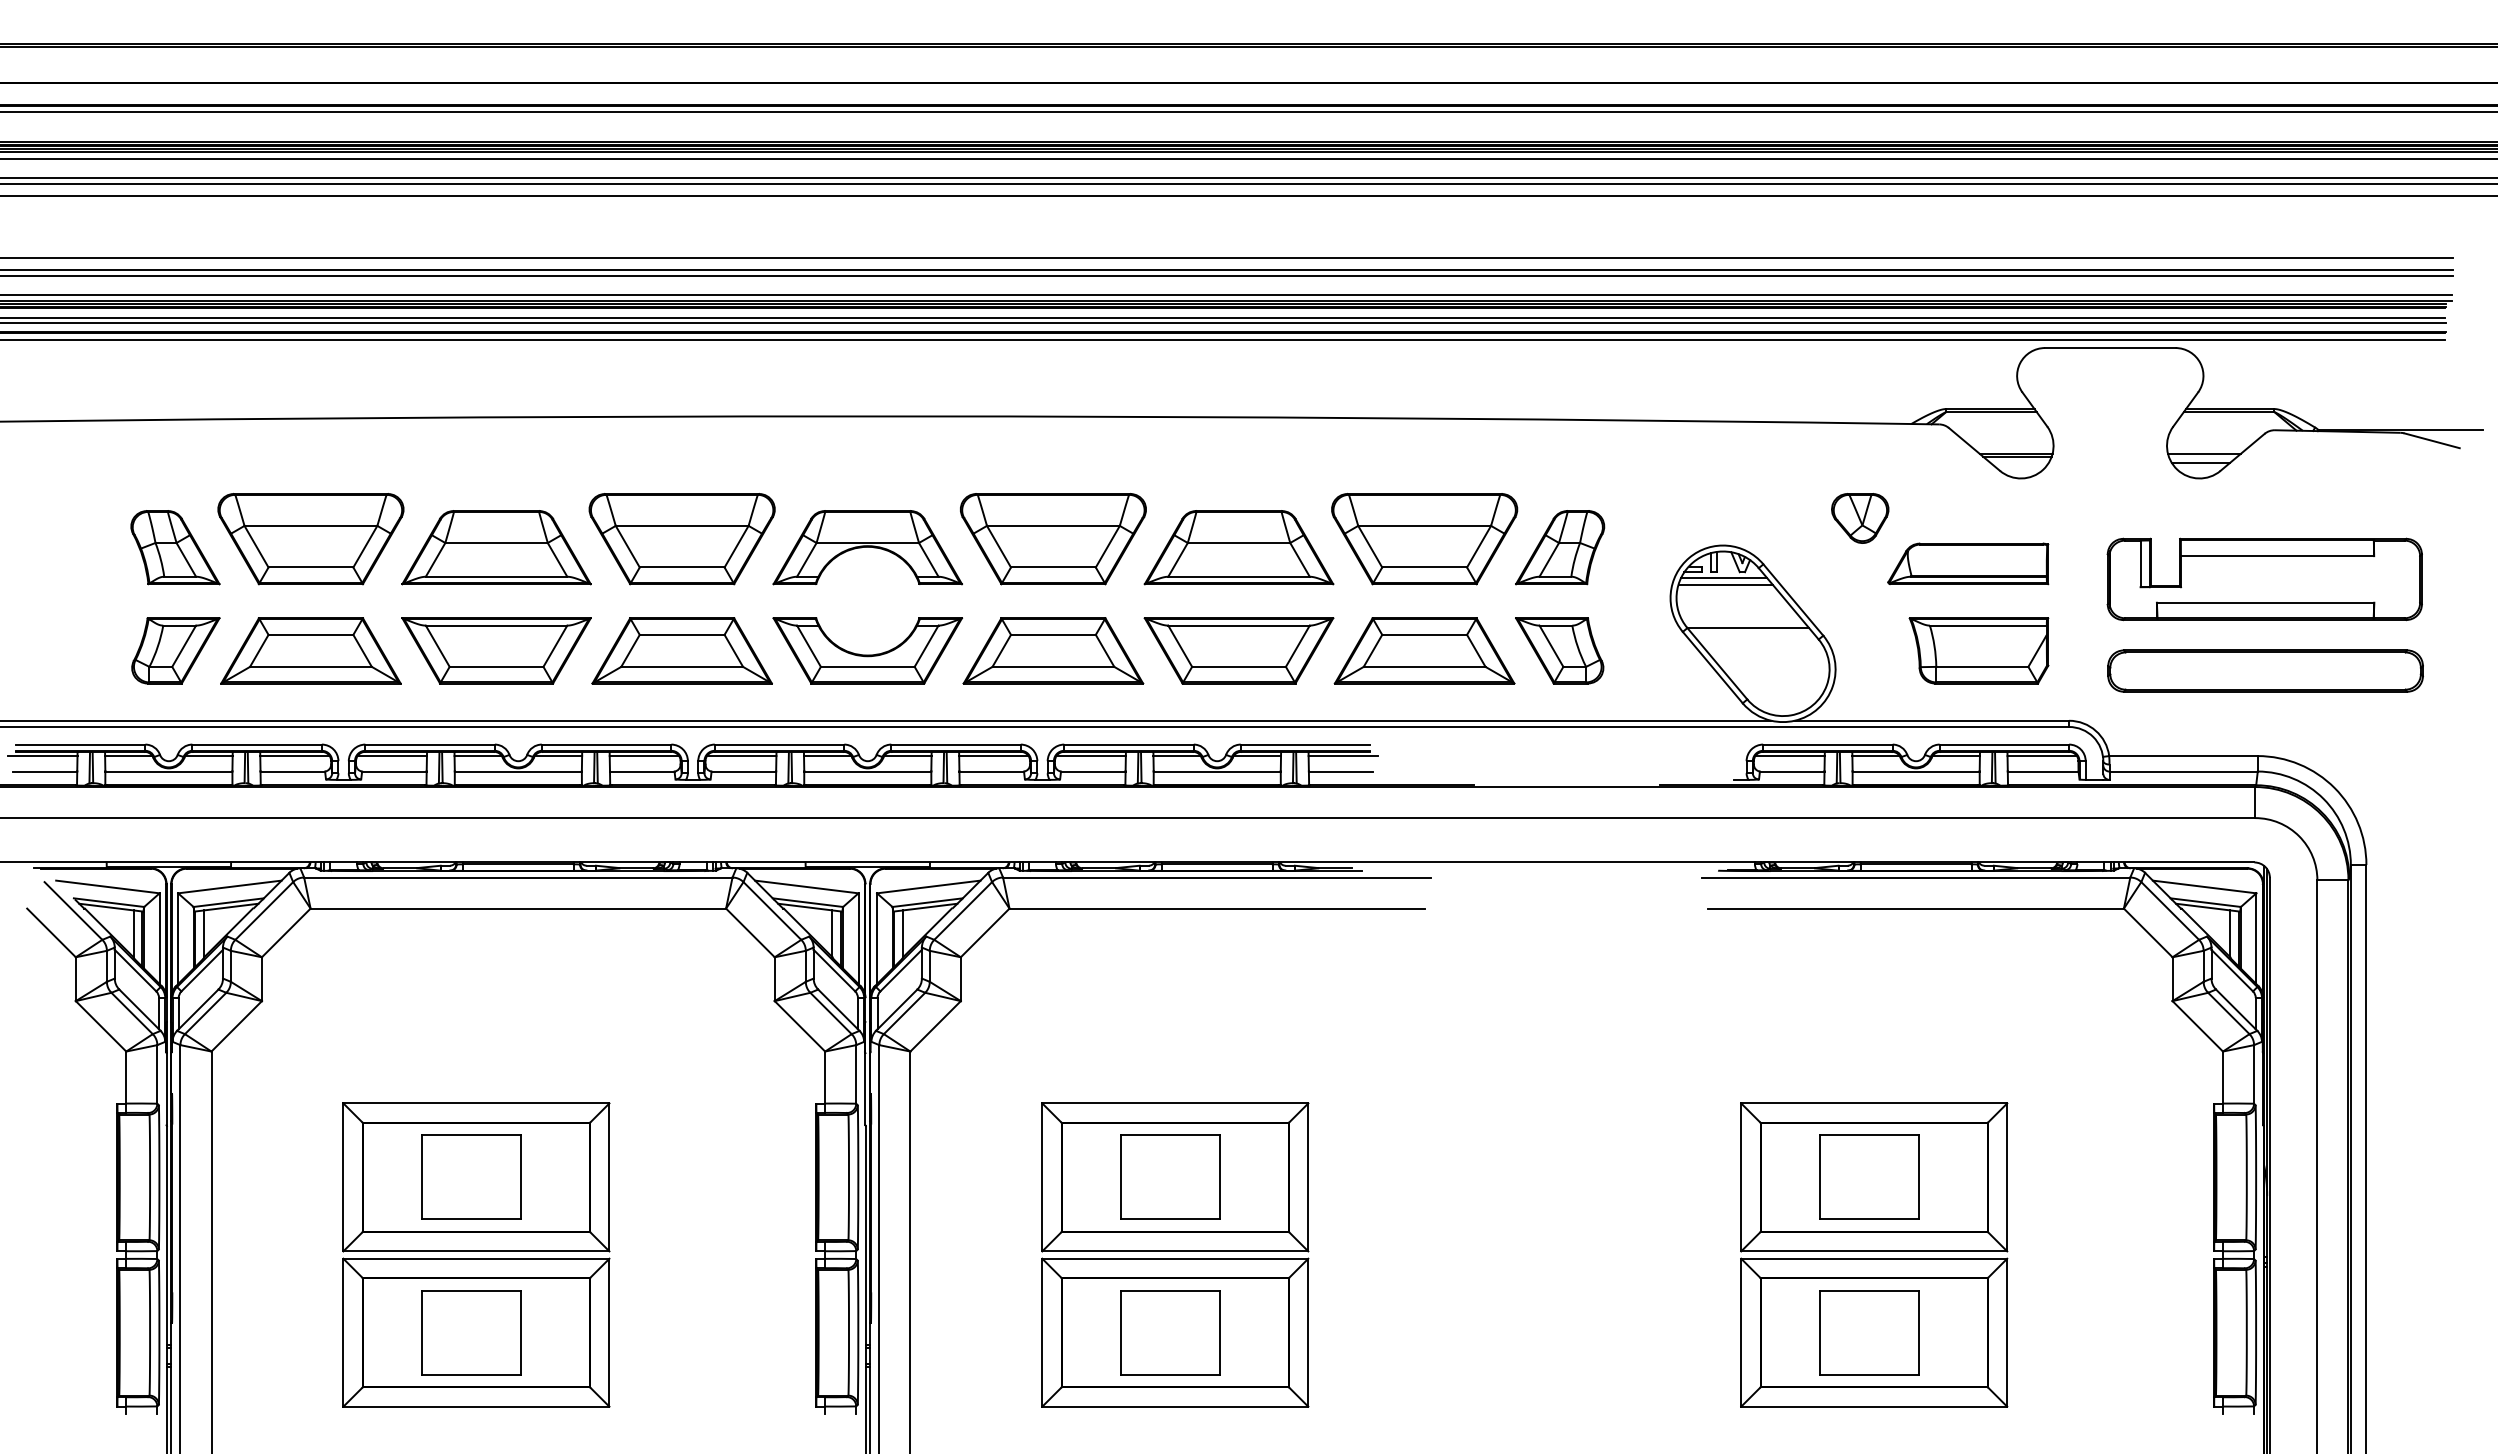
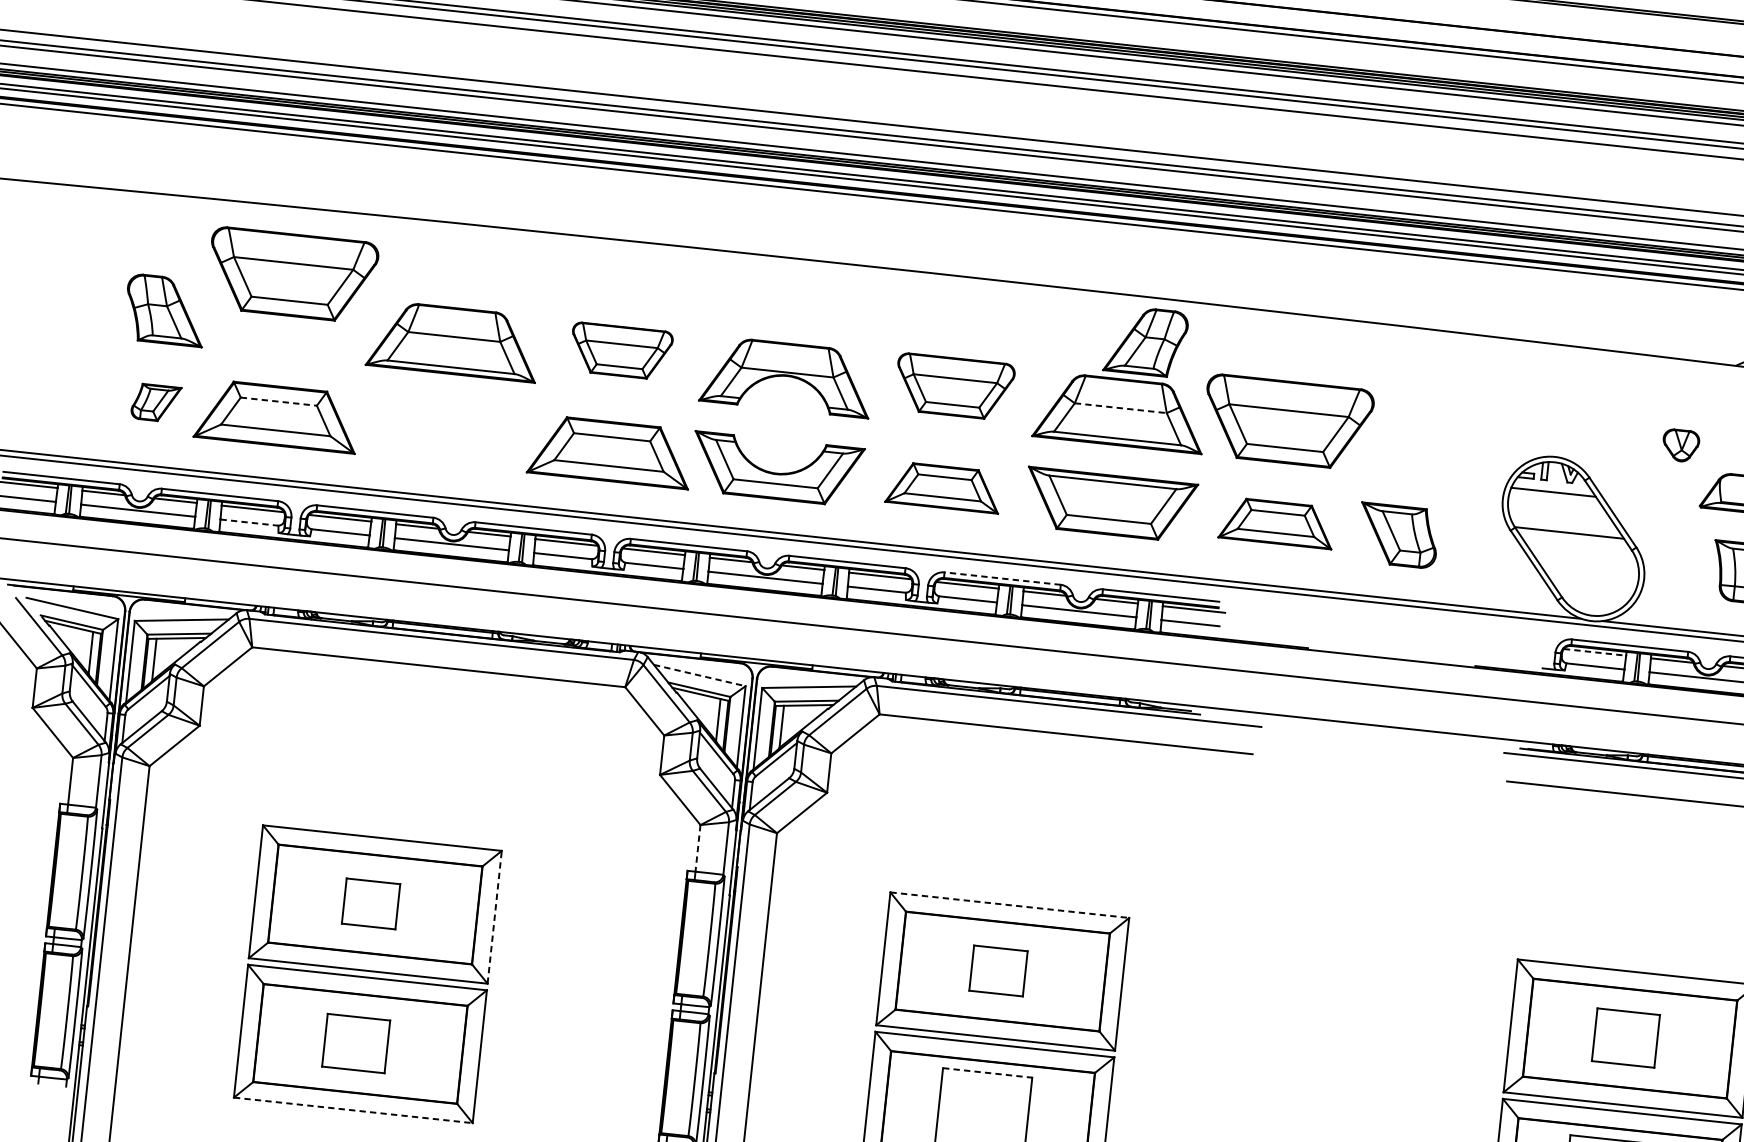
part: (1860, 518) -> (1681, 445), size x0.7
part: (310, 539) -> (291, 275), moved
part: (681, 539) -> (620, 351), size x0.6
part: (1053, 539) -> (954, 387), size x0.7
line: (1239, 542) -> (1121, 407), solid -> dashed
part: (1560, 547) -> (1146, 341), moved
line: (1723, 578) -> (1552, 486), removed
line: (311, 634) -> (279, 401), solid -> dashed
part: (175, 650) -> (155, 402), size x0.6
part: (496, 650) -> (443, 433), removed
part: (1053, 650) -> (943, 486), size x0.7
part: (1424, 650) -> (1276, 522), size x0.7
line: (1129, 744) -> (1003, 578), solid -> dashed
line: (1790, 756) -> (1595, 652), solid -> dashed
line: (293, 771) -> (250, 522), solid -> dashed
line: (807, 887) -> (700, 676), solid -> dashed
line: (825, 1077) -> (698, 848), solid -> dashed
line: (1175, 1103) -> (1009, 905), solid -> dashed
part: (471, 1176) -> (371, 903), size x0.6
part: (1170, 1176) -> (998, 970), size x0.6
part: (1869, 1176) -> (1625, 1037), size x0.7
line: (609, 1177) -> (494, 917), solid -> dashed
line: (1170, 1290) -> (987, 1072), solid -> dashed
part: (471, 1332) -> (356, 1043), size x0.7
line: (476, 1406) -> (353, 1110), solid -> dashed

